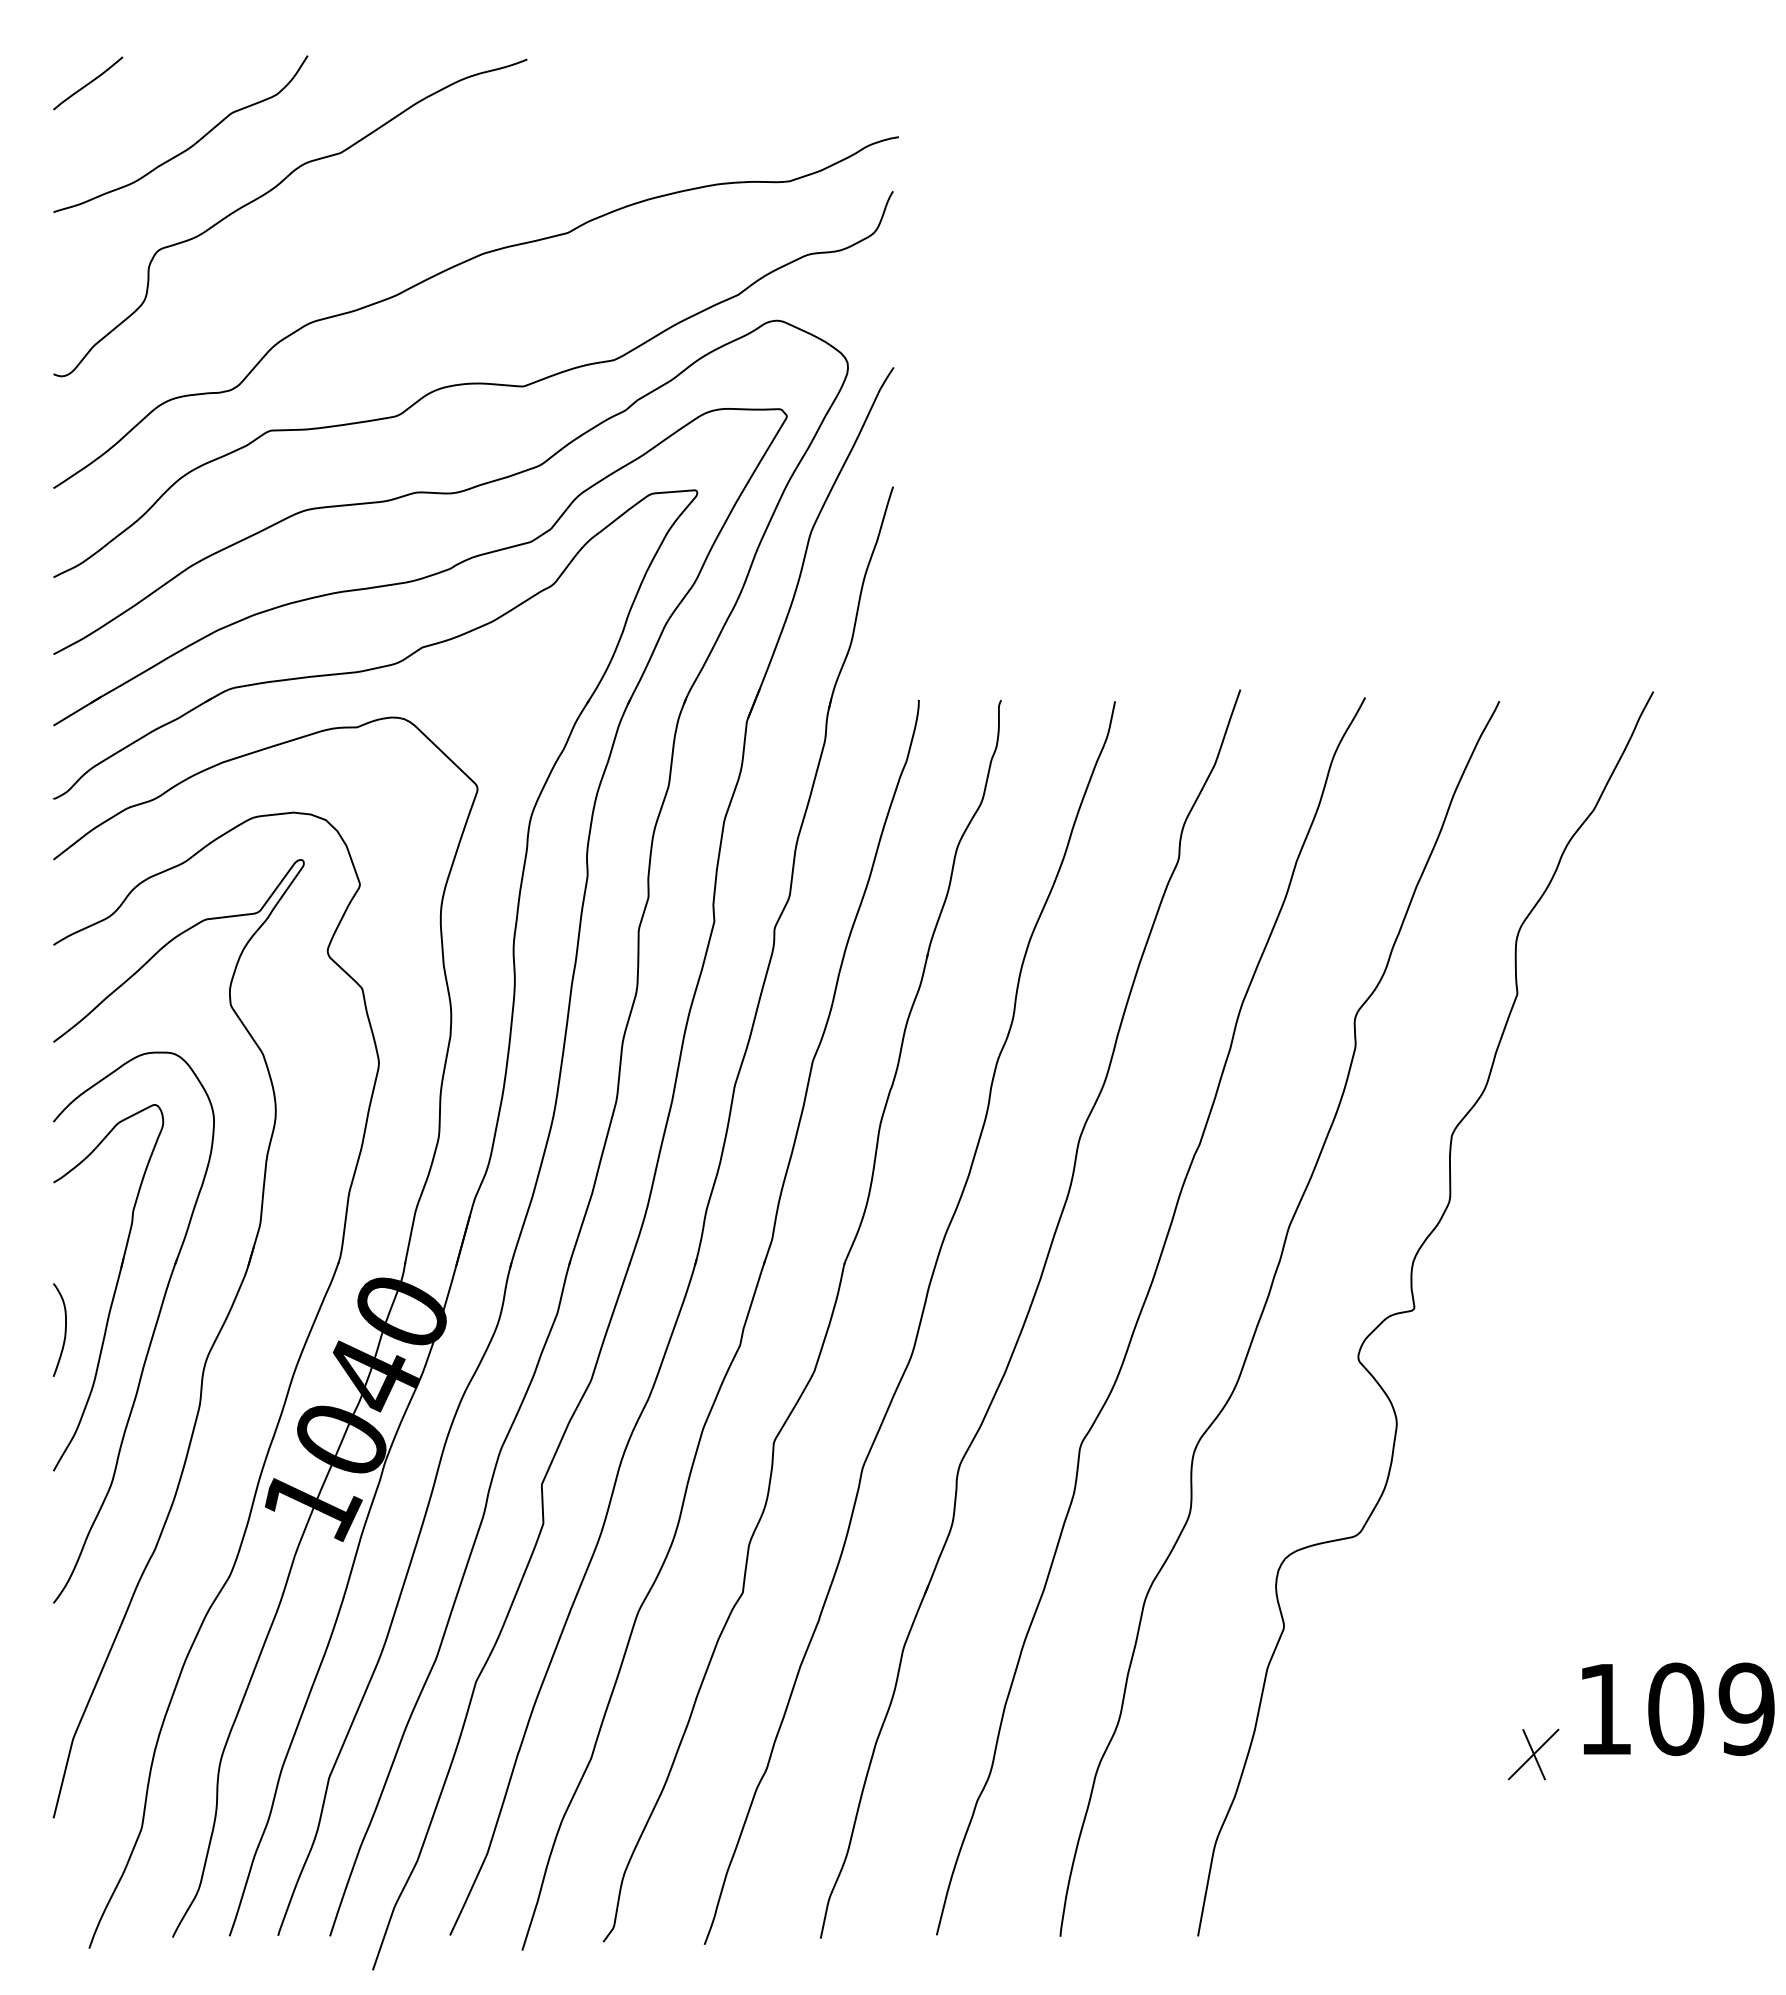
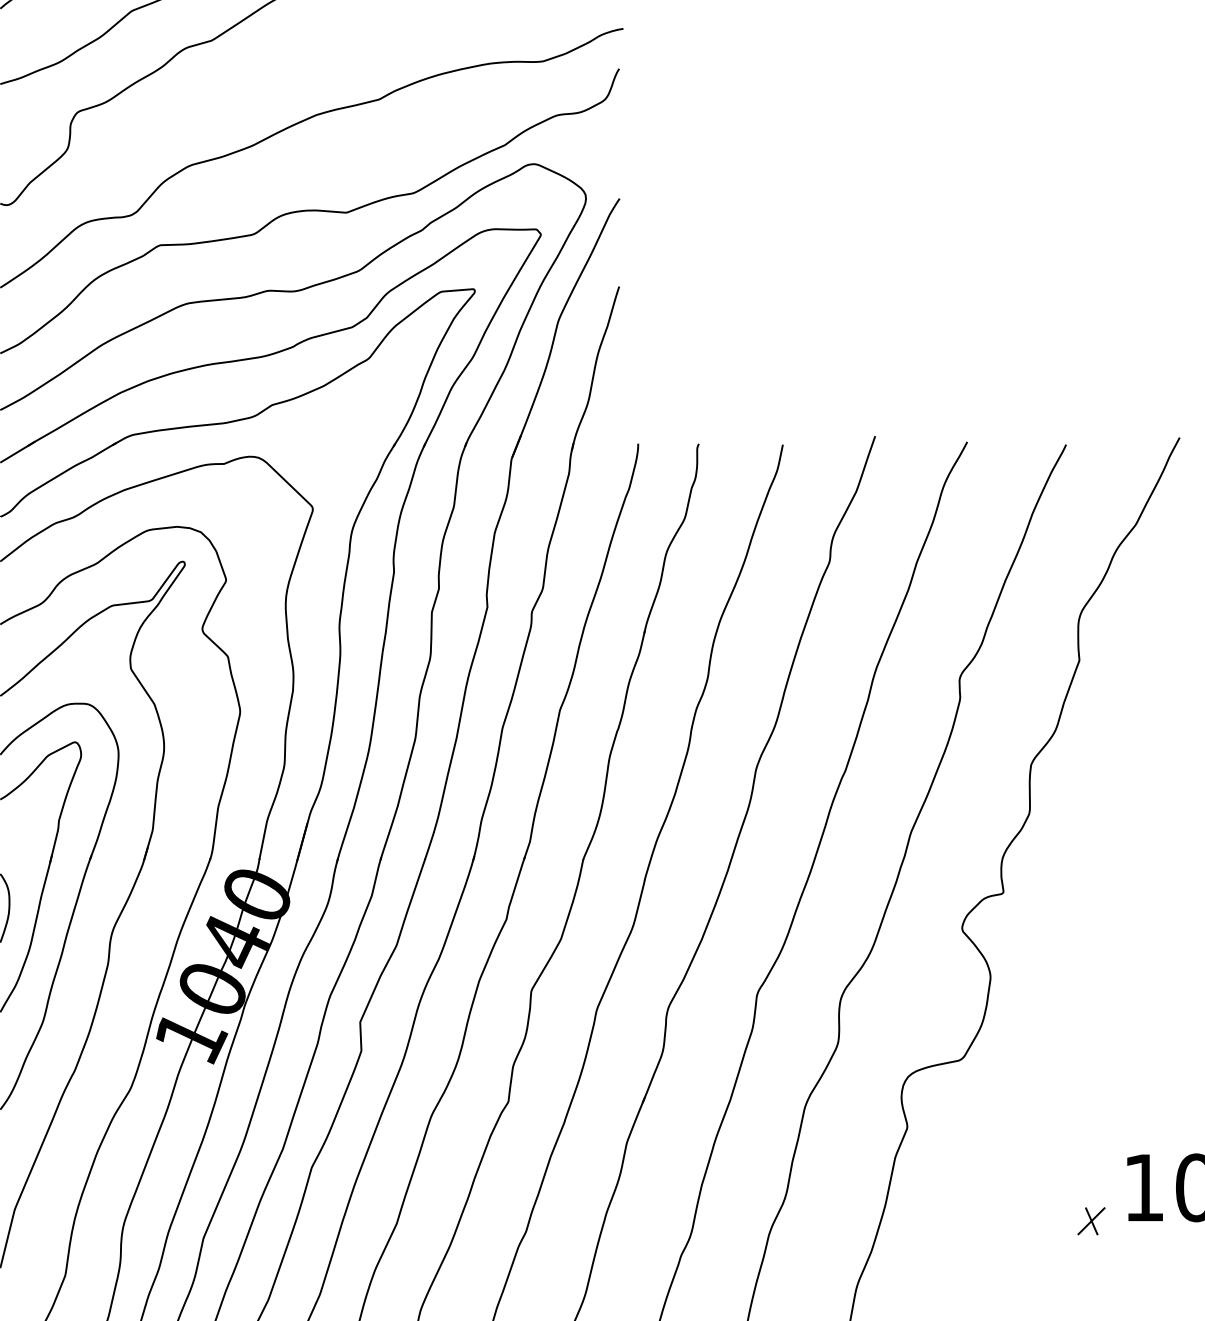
part: (1533, 1754) -> (1091, 1221), size x0.71

